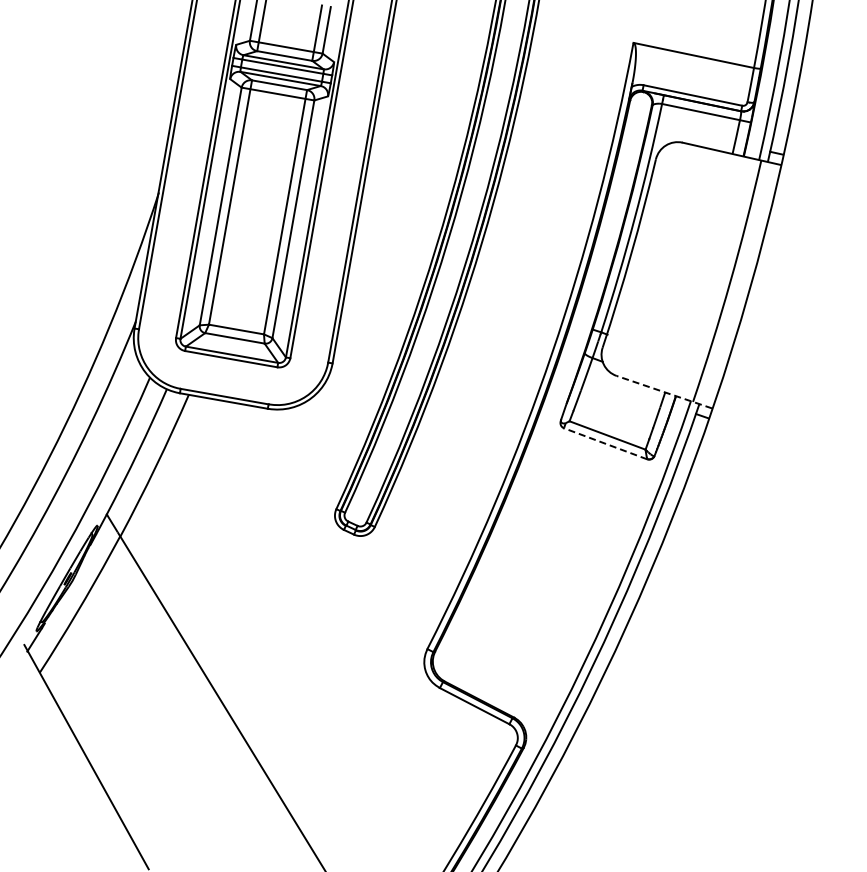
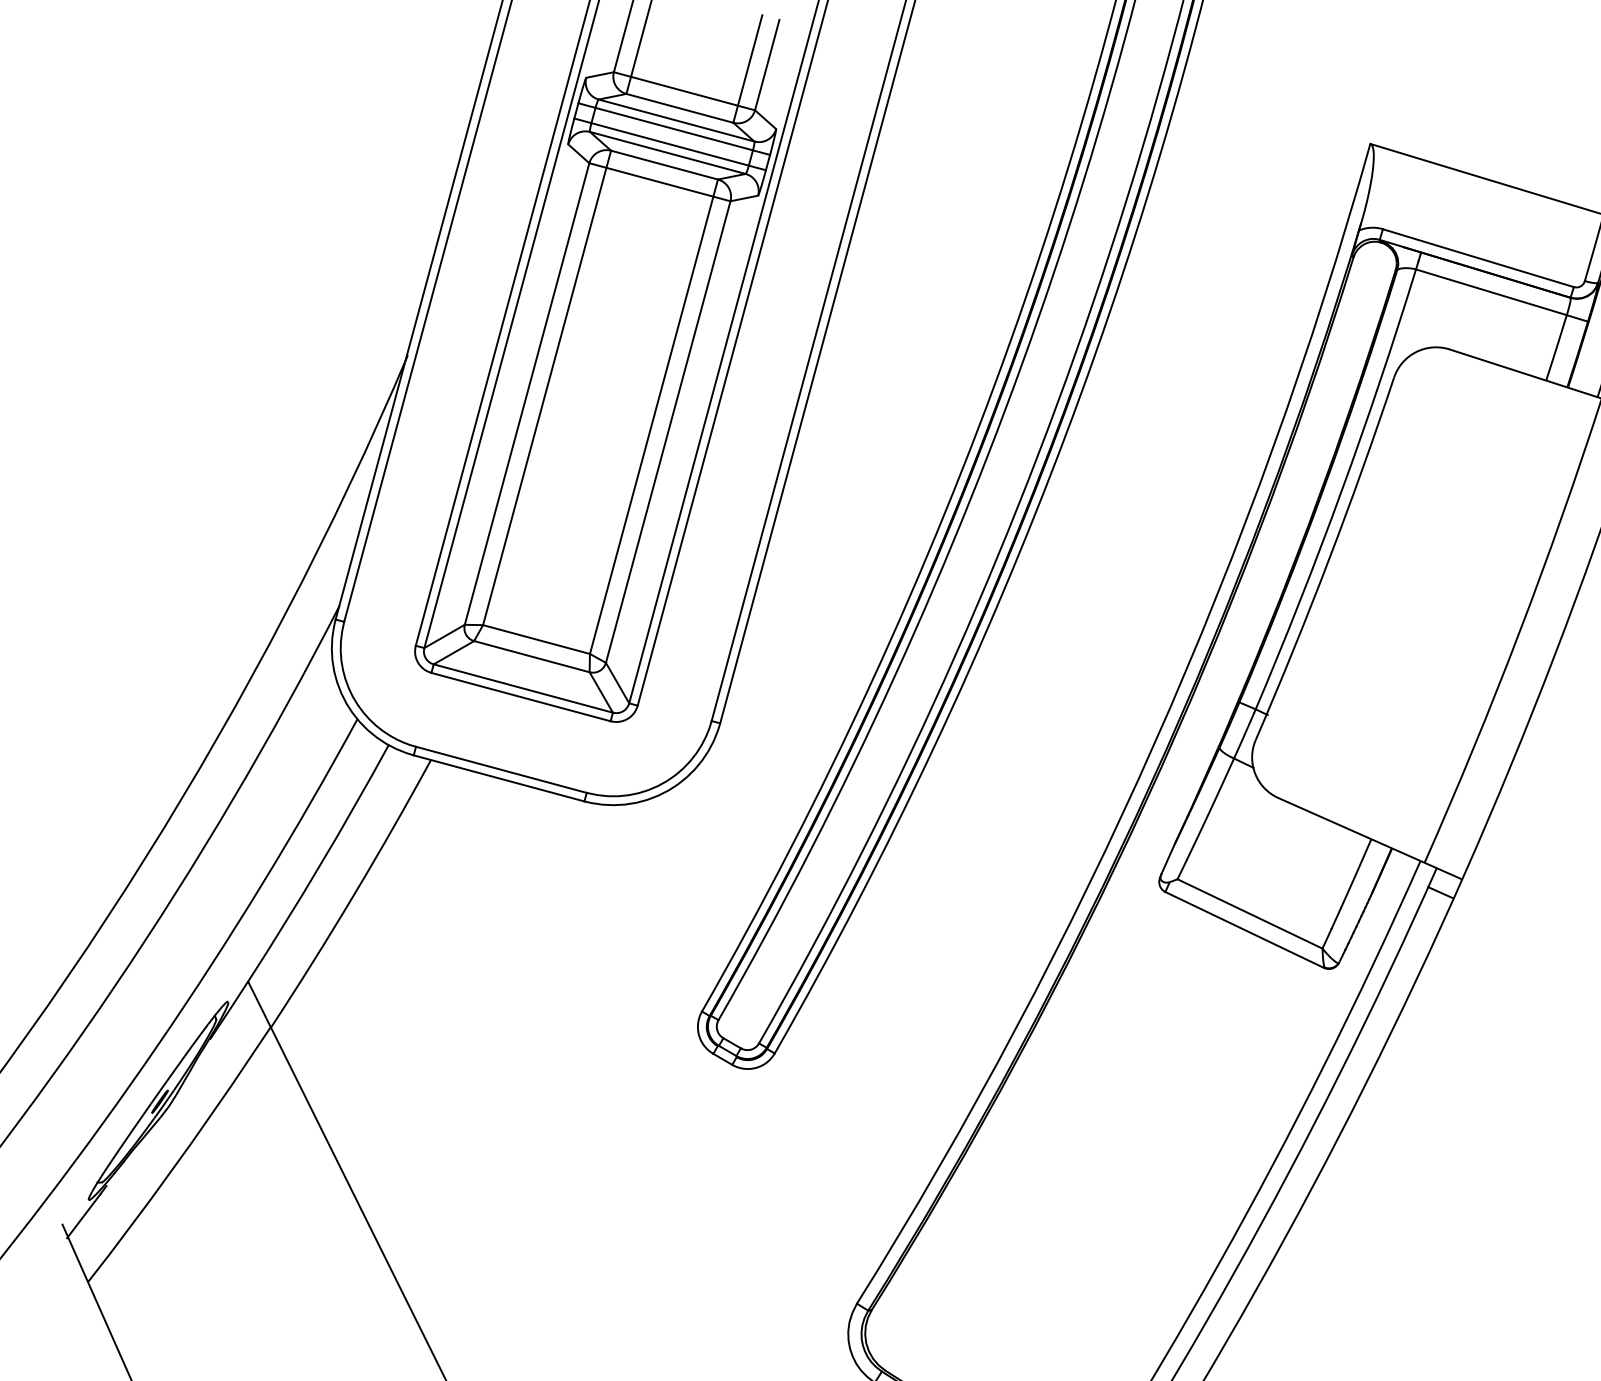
line: (663, 392) -> (1367, 838), dashed -> solid
line: (605, 443) -> (1244, 929), dashed -> solid

